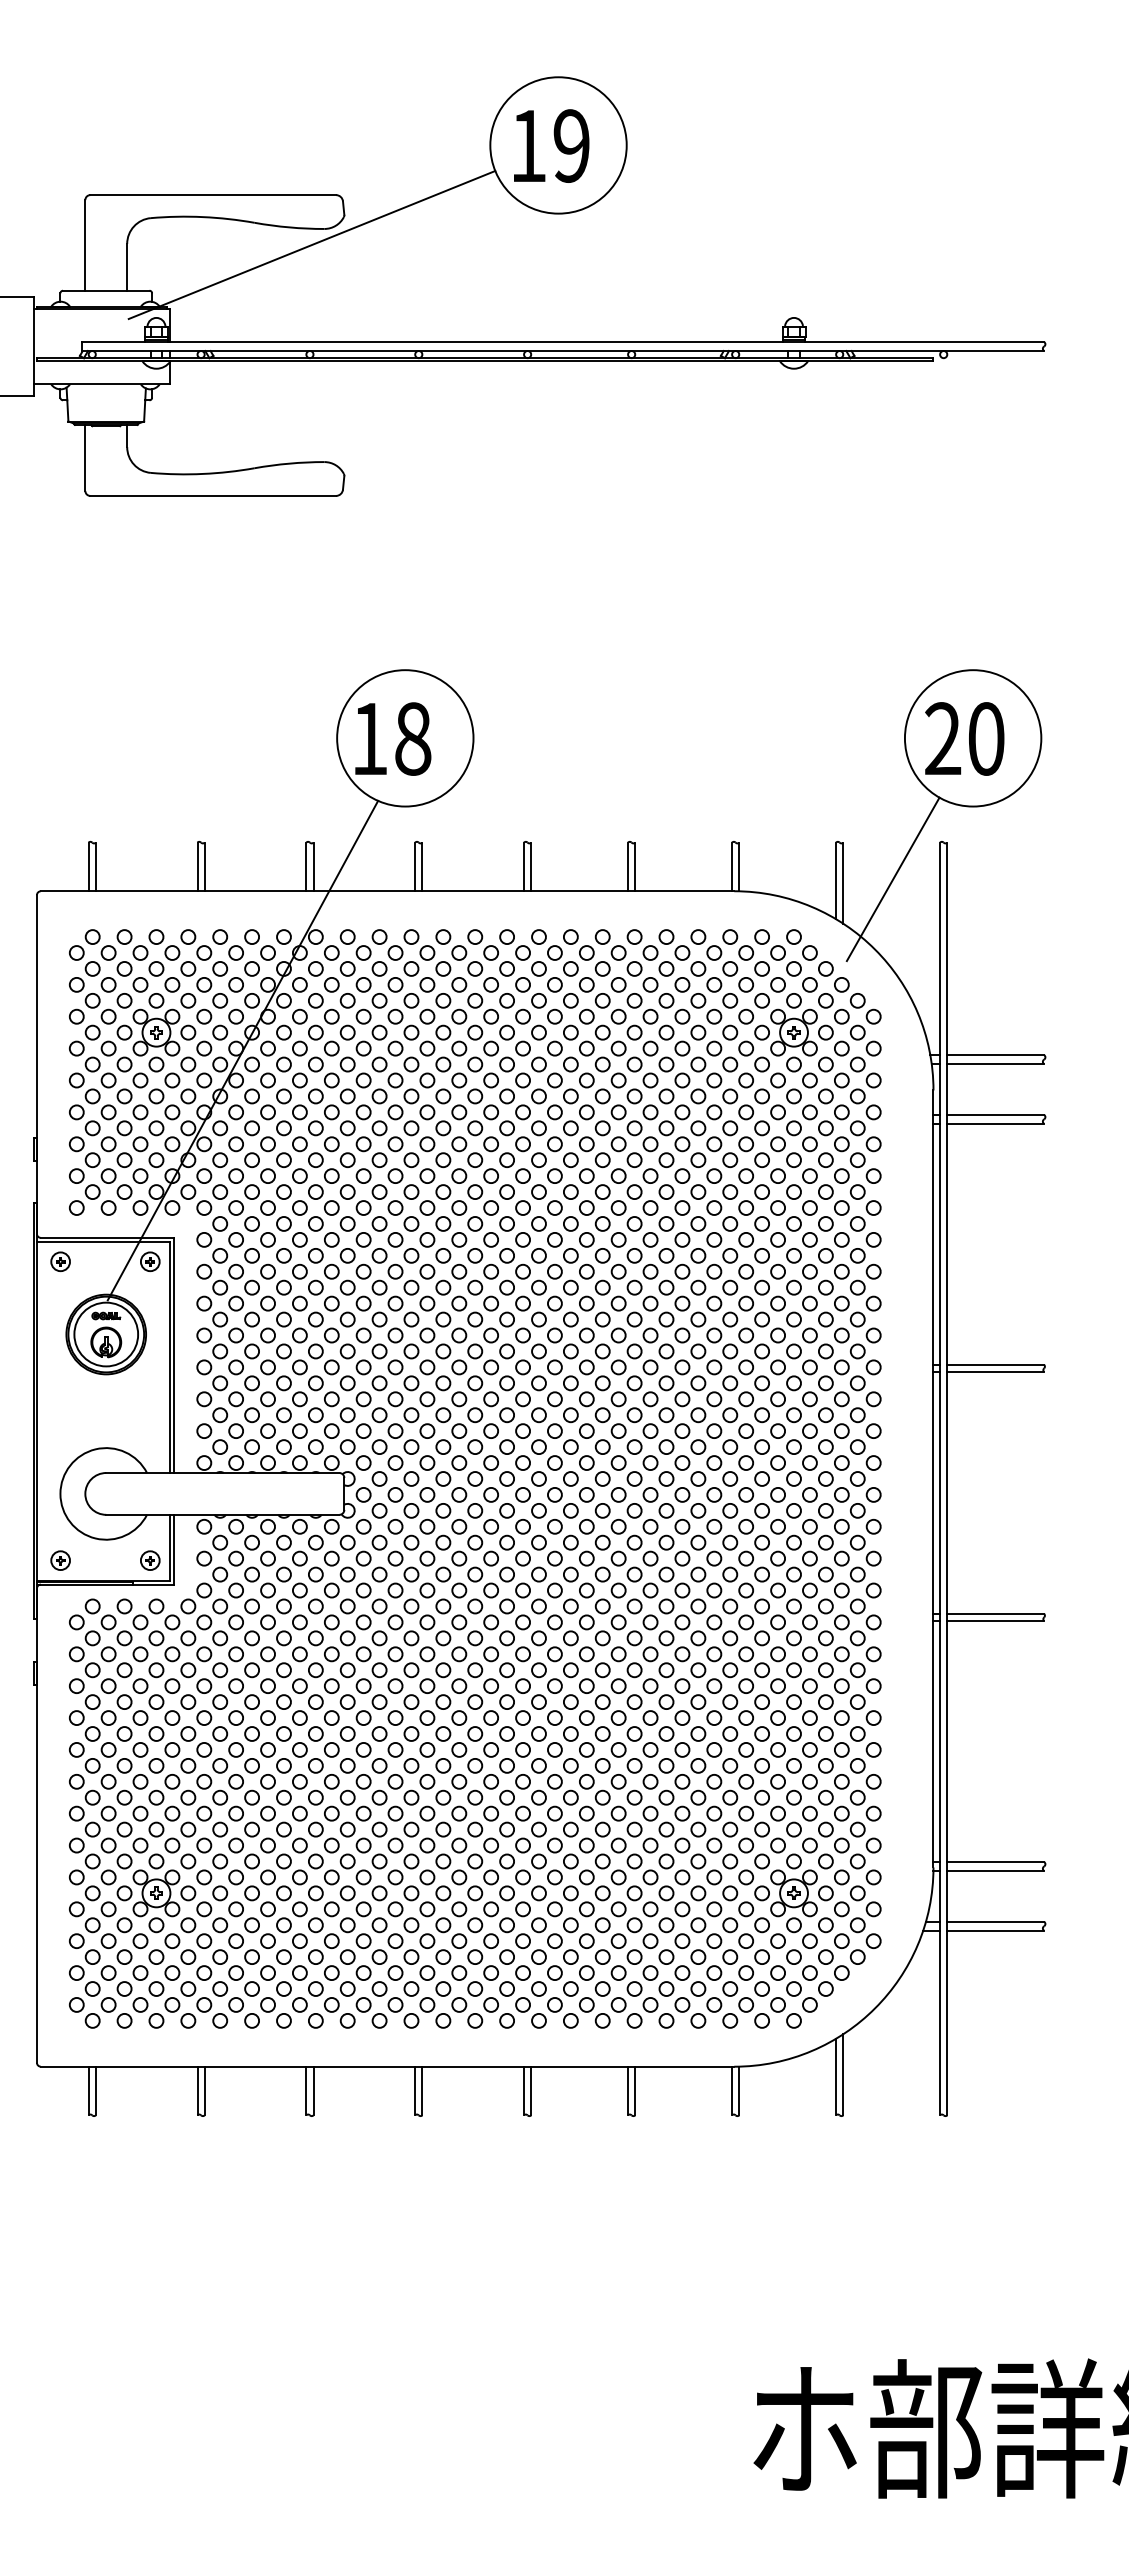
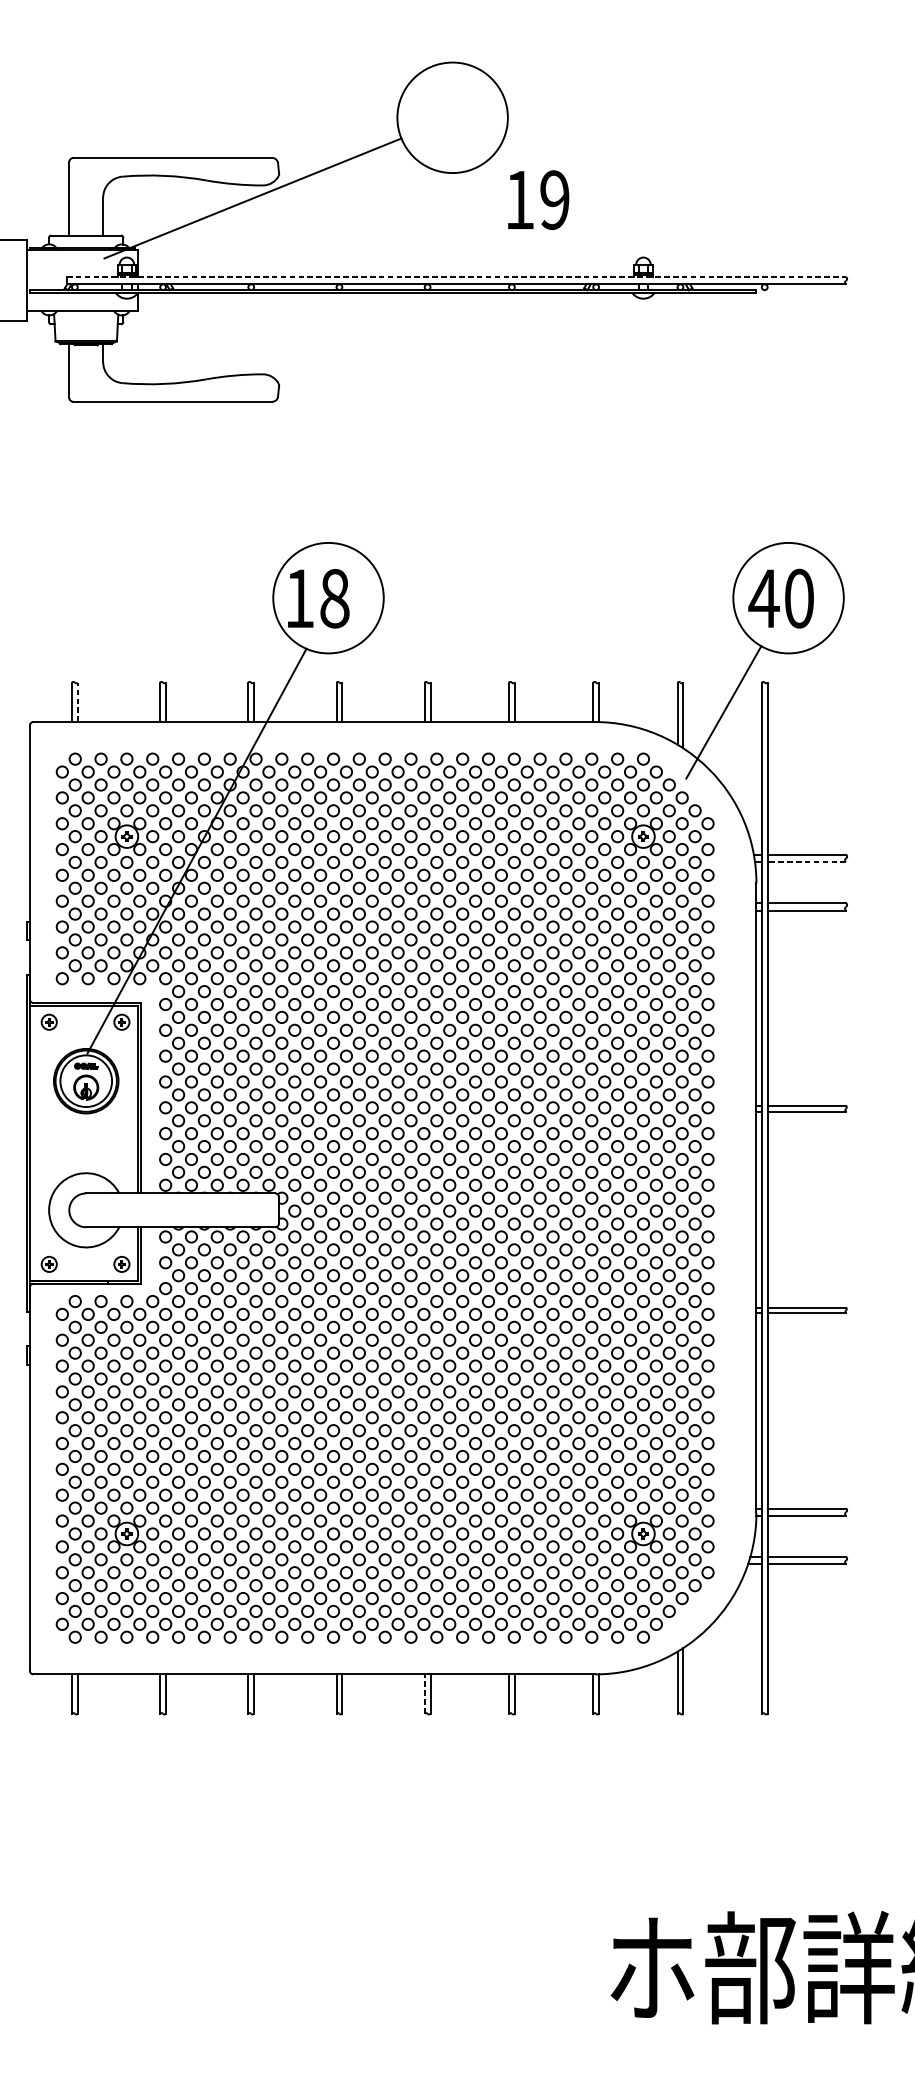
text: (551, 145) -> (538, 199), moved
line: (563, 342) -> (456, 277), solid -> dashed
text: (942, 738) -> (763, 598), 20 -> 40
line: (95, 866) -> (77, 702), solid -> dashed
line: (995, 1064) -> (806, 862), solid -> dashed
line: (524, 2090) -> (425, 1693), solid -> dashed

